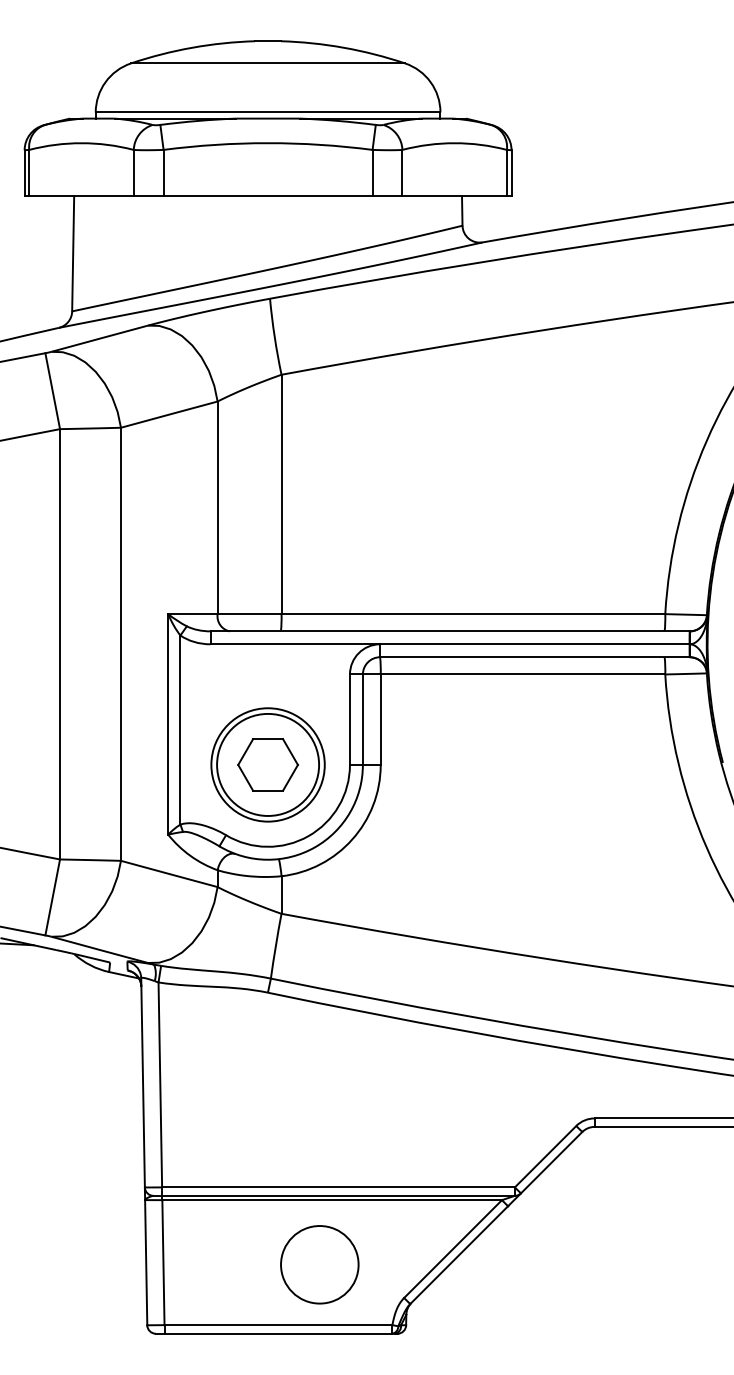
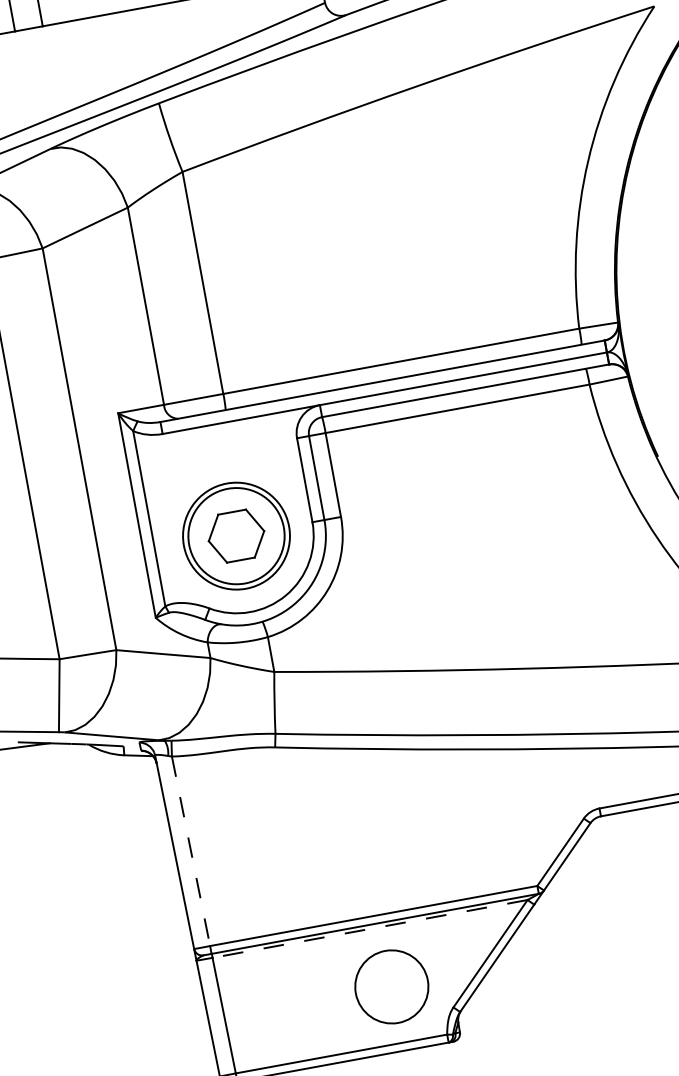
line: (160, 1085) -> (191, 851), solid -> dashed
line: (332, 1200) -> (370, 929), solid -> dashed
circle: (319, 1264) -> (391, 986), moved

